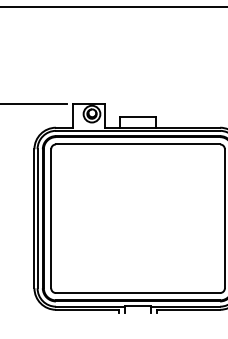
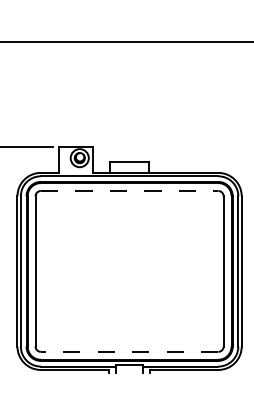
line: (137, 144) -> (129, 191), solid -> dashed
line: (137, 292) -> (129, 351), solid -> dashed

